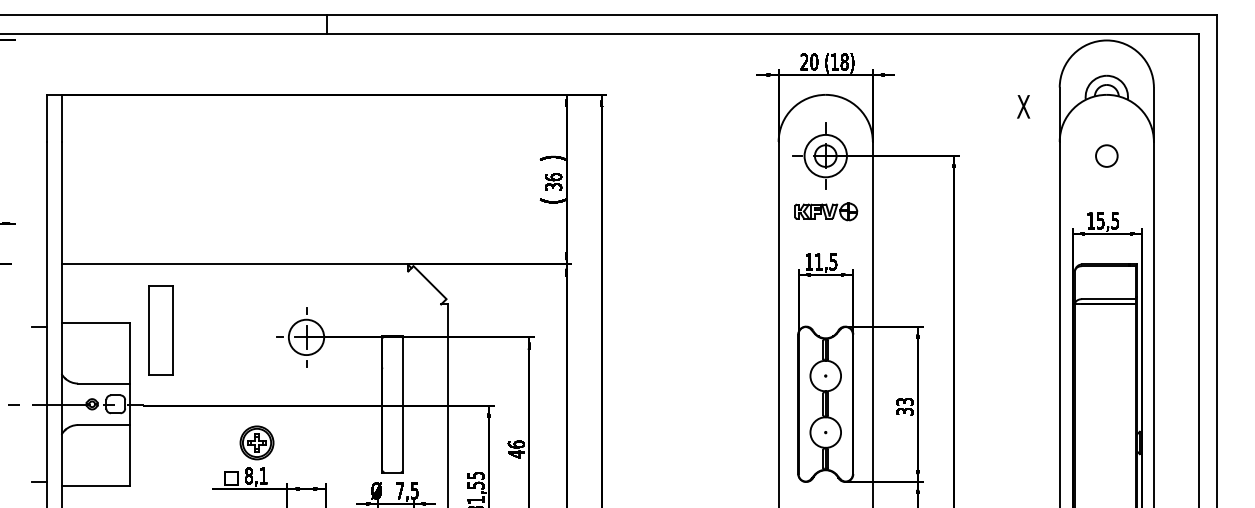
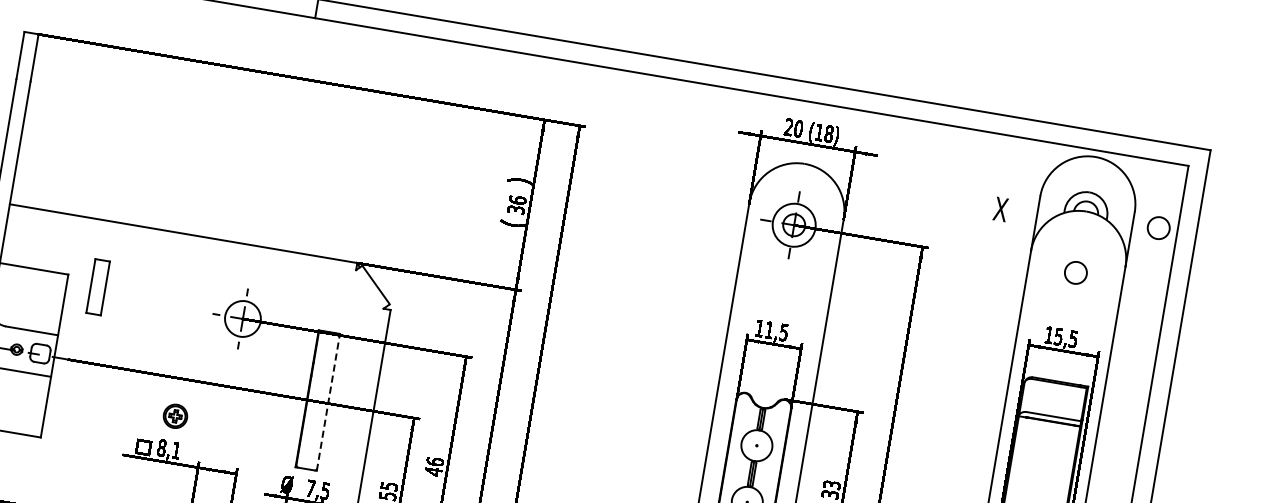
circle: (1179, 98) -> (1158, 227), added
part: (826, 211) -> (785, 280), removed
part: (160, 330) -> (97, 287), size x0.6
line: (403, 403) -> (328, 401), solid -> dashed
part: (256, 442) -> (175, 415), size x0.7

